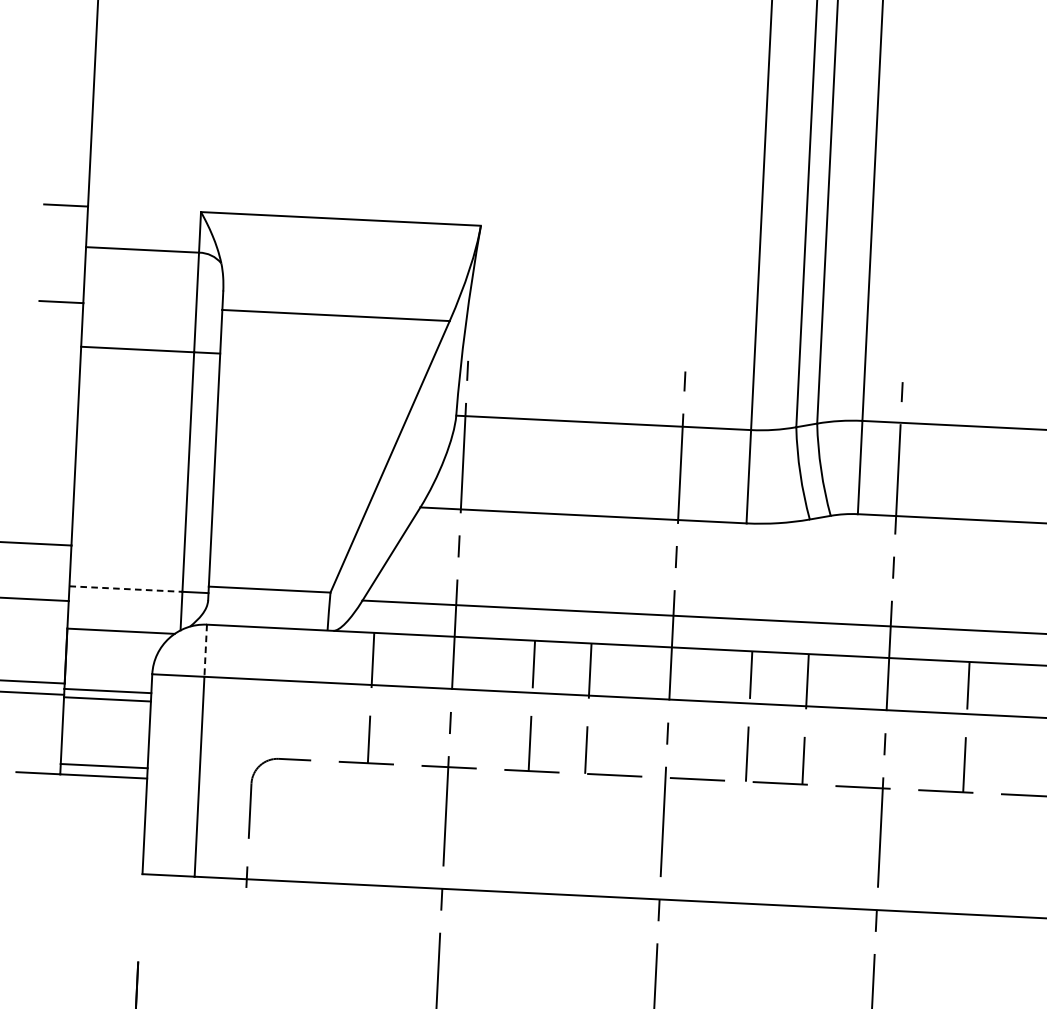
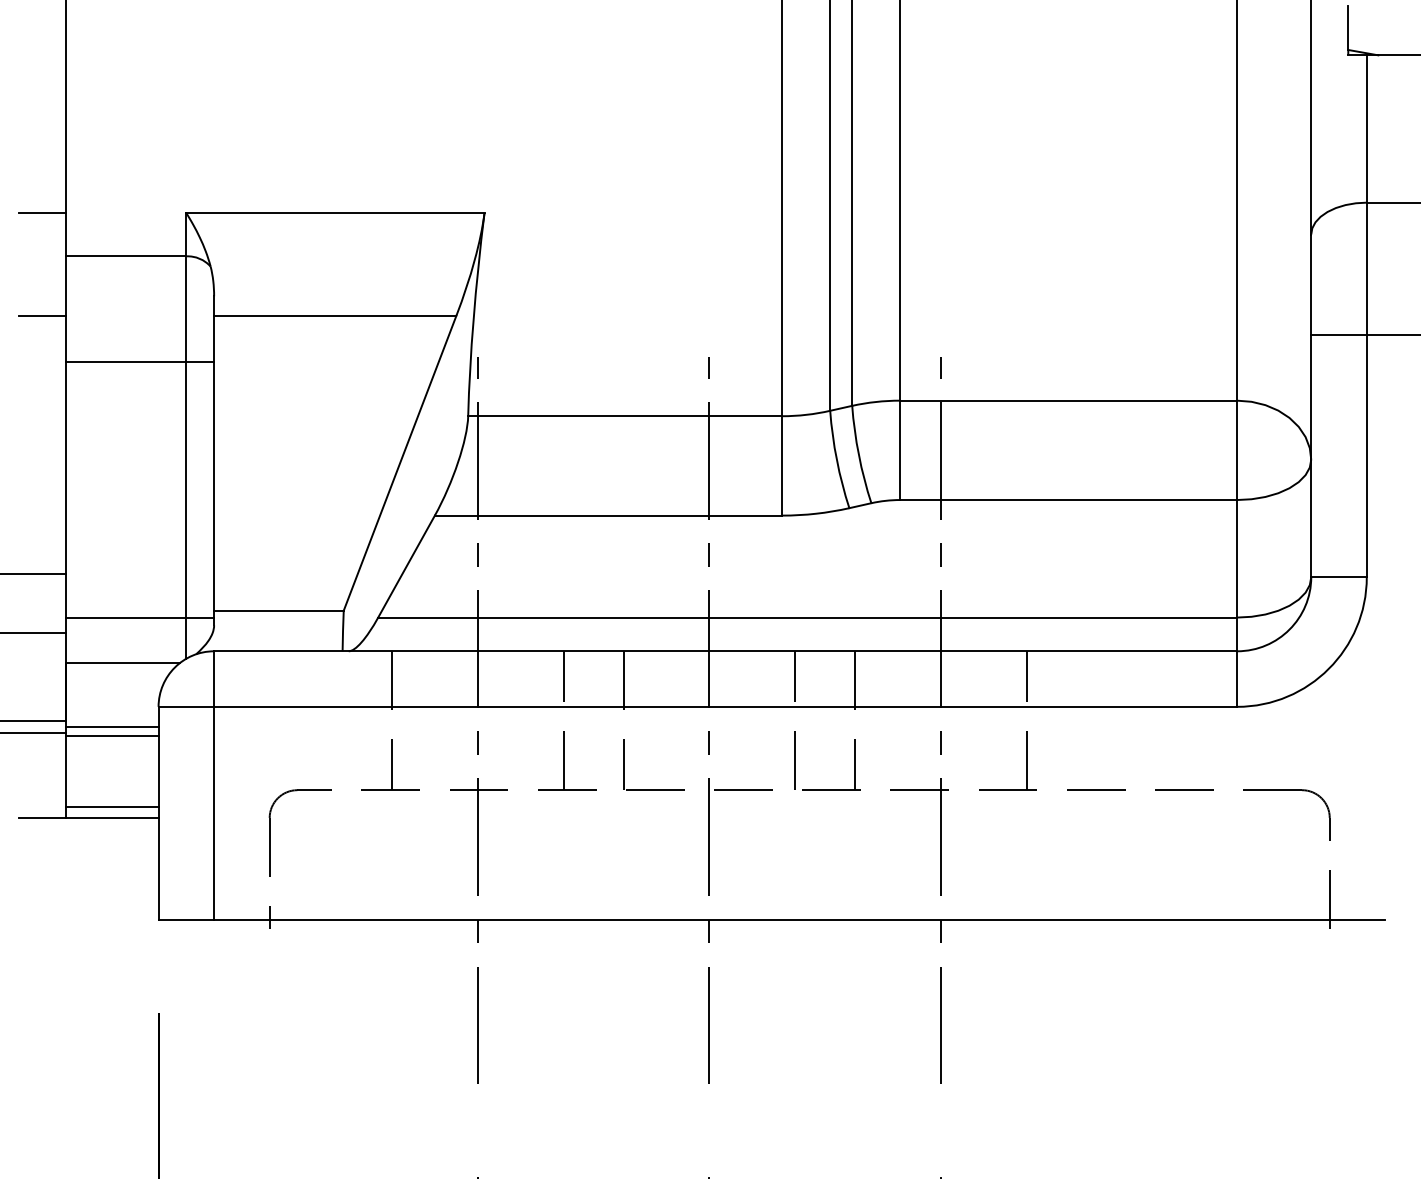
line: (126, 588) -> (126, 617), dashed -> solid
line: (206, 651) -> (214, 679), dashed -> solid

